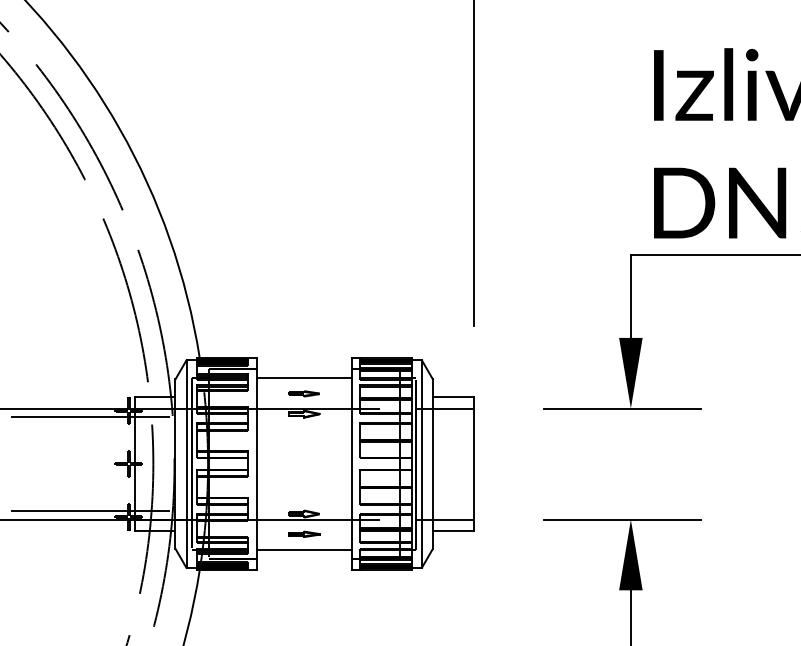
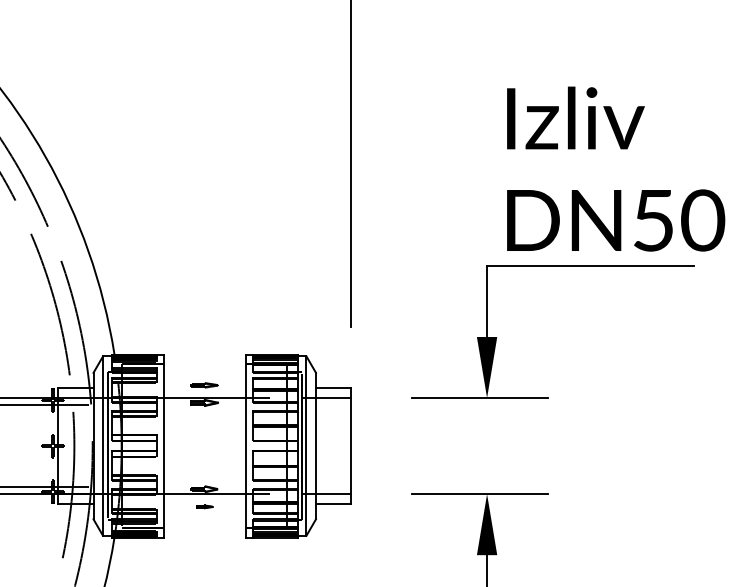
line: (303, 377) -> (204, 371), removed
part: (303, 534) -> (204, 506), size x0.6
line: (303, 550) -> (204, 520), removed

